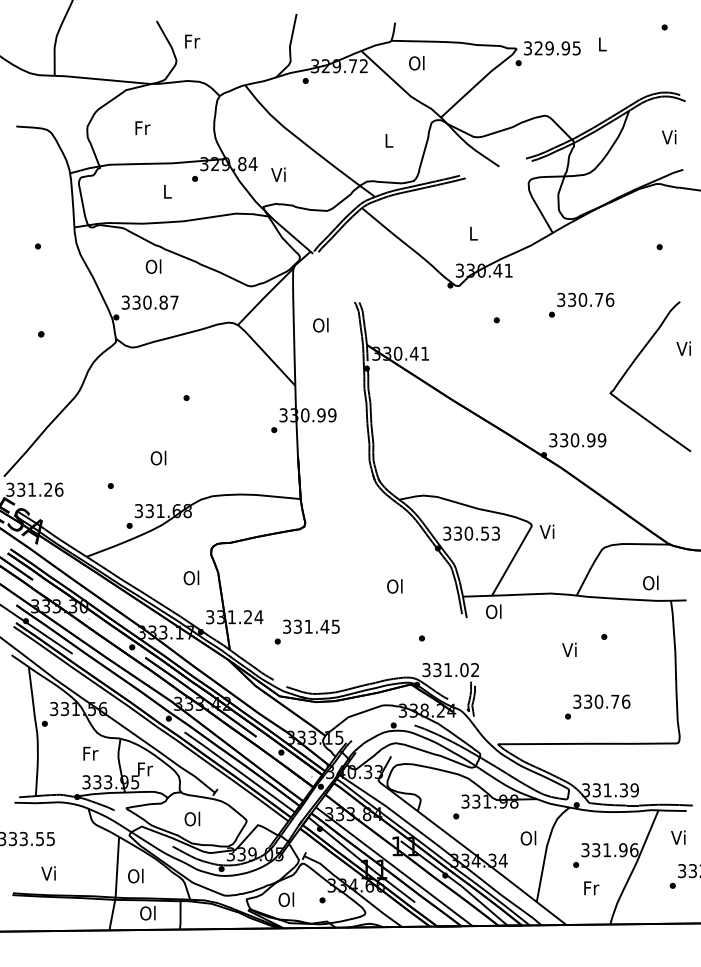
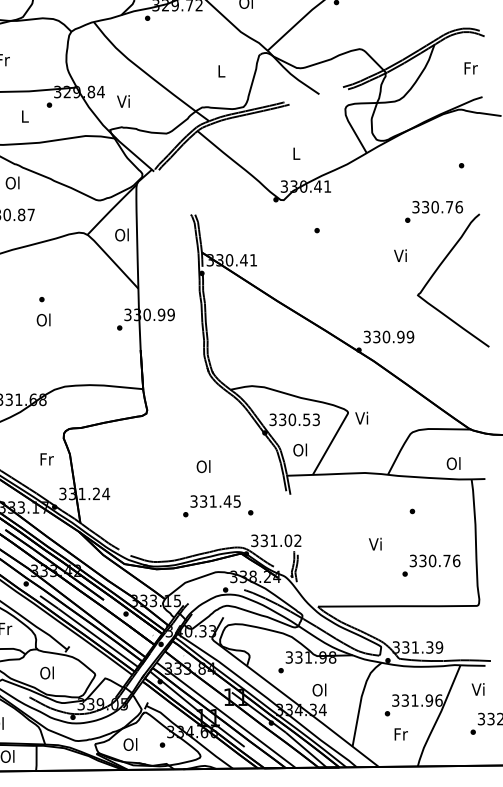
text: (669, 137) -> (470, 68), Vi -> Fr
text: (581, 304) -> (433, 211), moved
text: (320, 325) -> (121, 235), moved
text: (683, 348) -> (400, 255), moved
text: (158, 457) -> (43, 319), moved
text: (191, 577) -> (46, 458), Ol -> Fr
text: (394, 586) -> (203, 466), moved
text: (493, 611) -> (299, 449), moved
text: (306, 631) -> (211, 505), moved
text: (569, 649) -> (375, 543), moved
text: (597, 706) -> (431, 565), moved
text: (528, 838) -> (319, 690), moved

